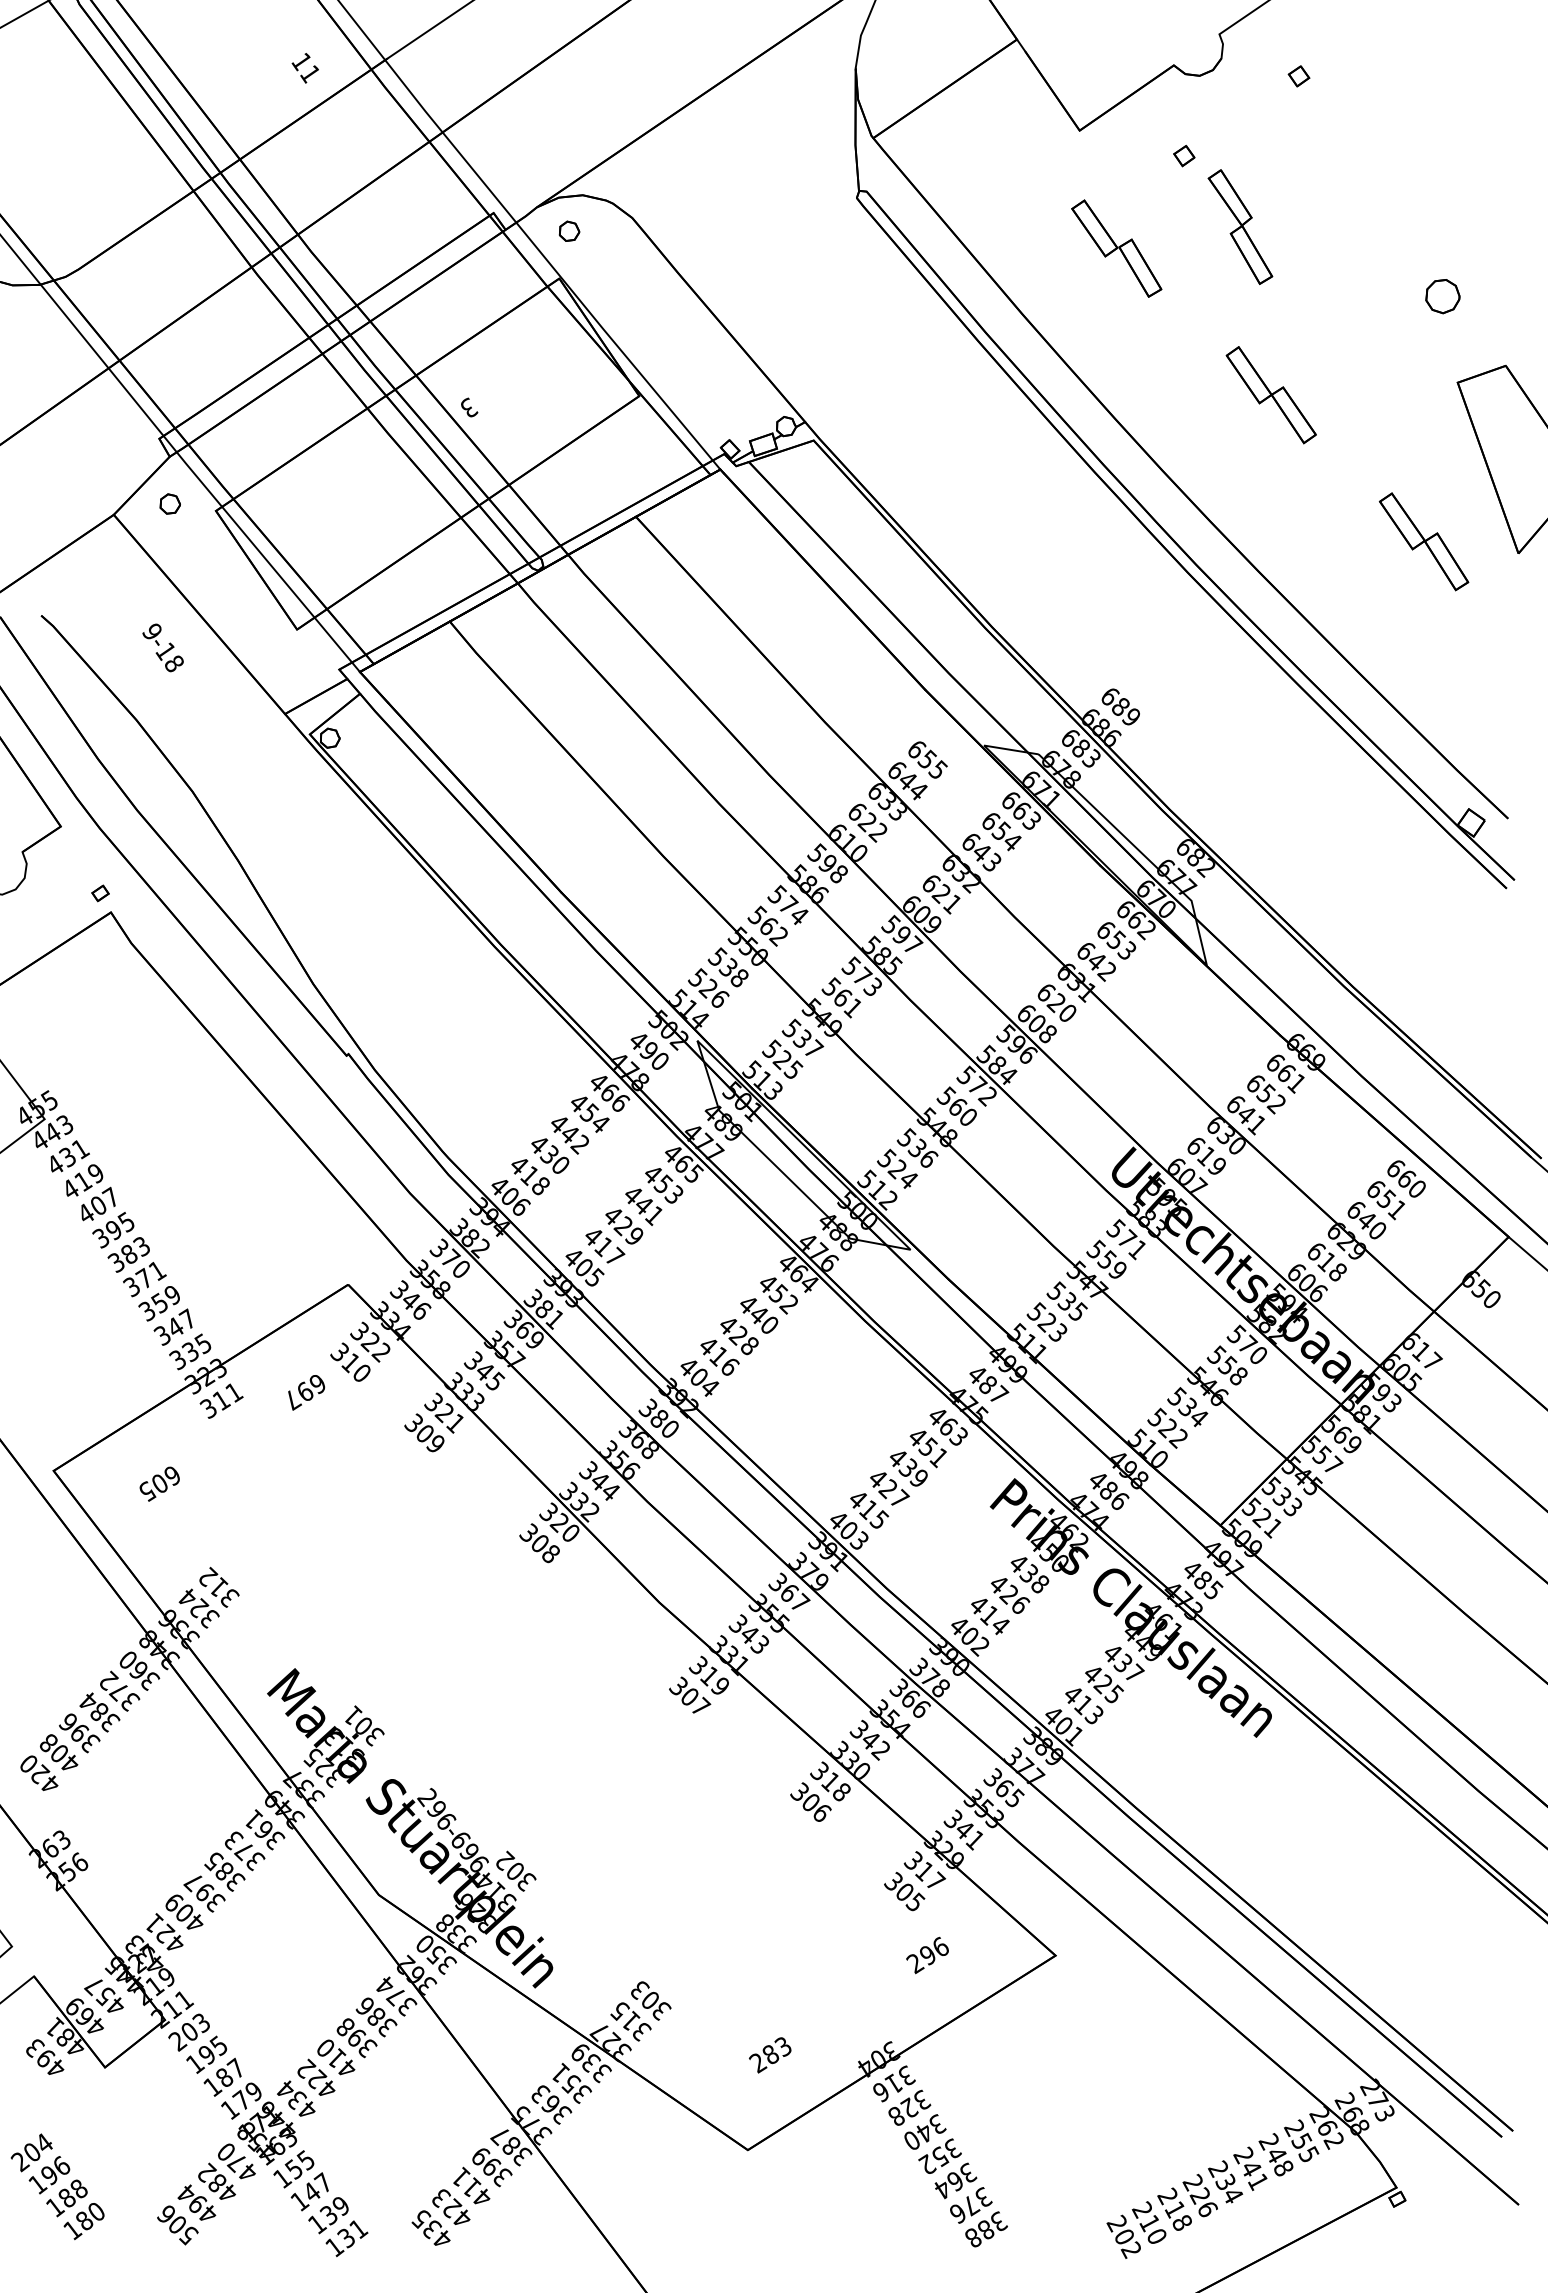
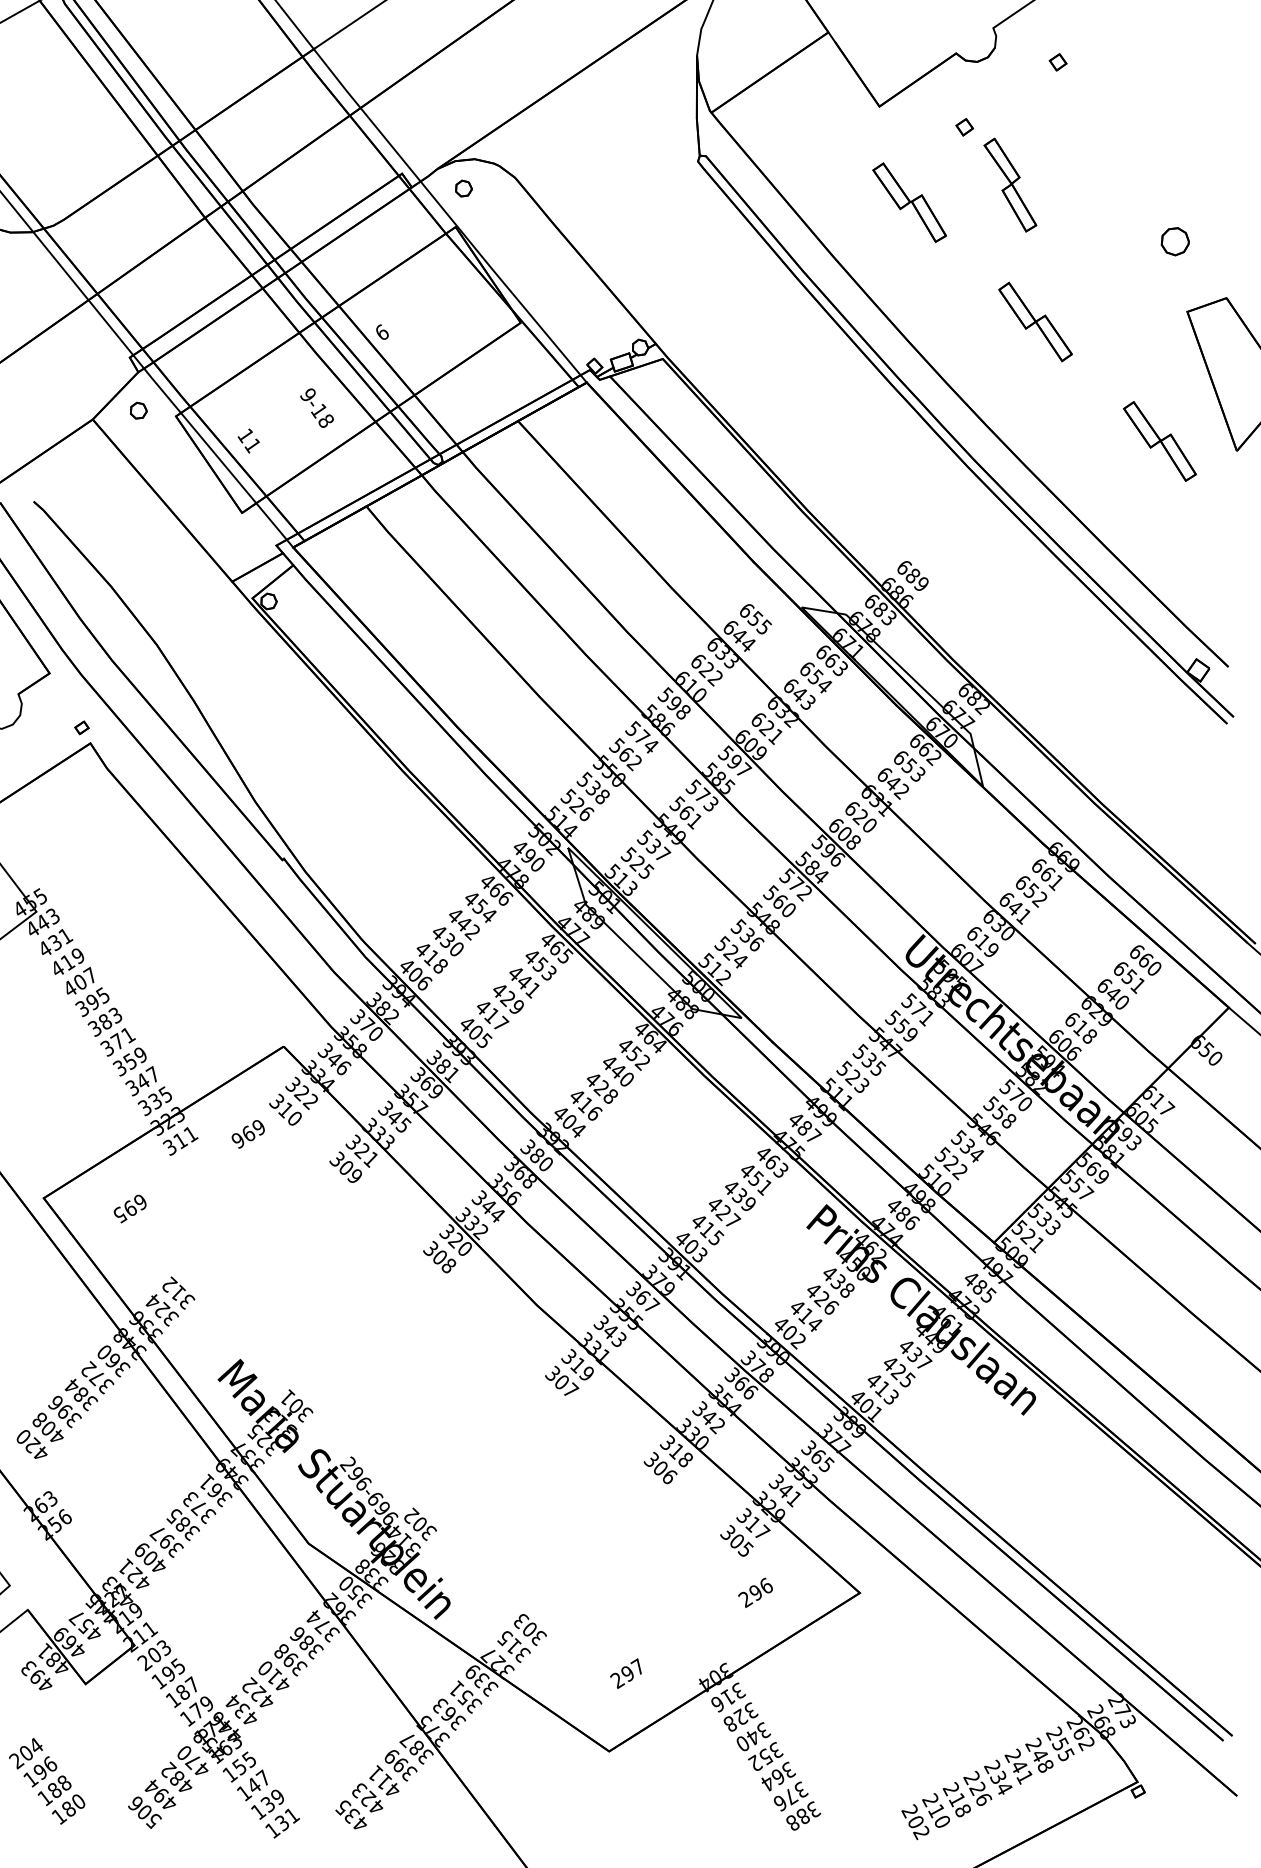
text: (304, 68) -> (248, 441), moved
text: (469, 407) -> (382, 332), 3 -> 9
text: (162, 647) -> (316, 407), moved
text: (292, 1400) -> (238, 1140), 697 -> 696
text: (160, 1482) -> (130, 1207), 605 -> 695
text: (776, 2049) -> (632, 1669), 283 -> 297

